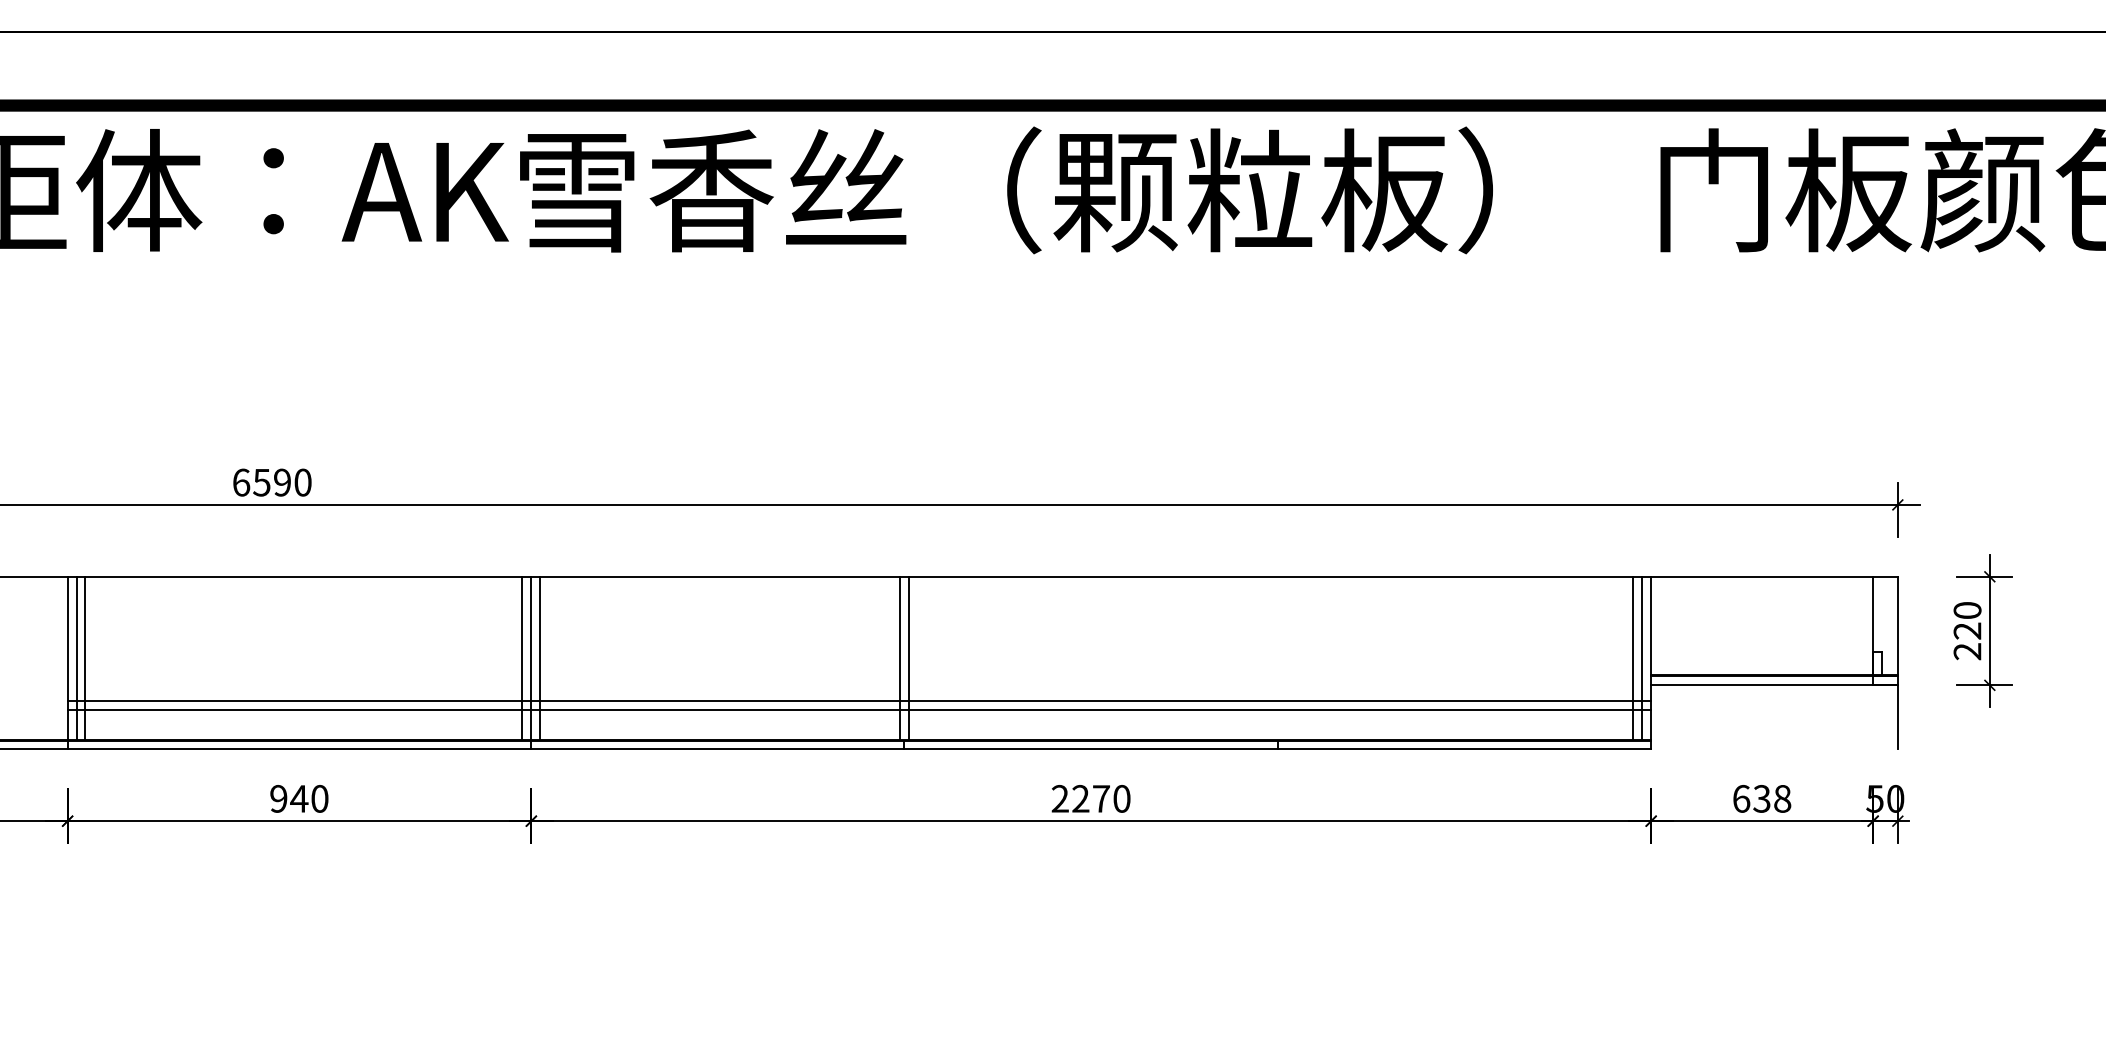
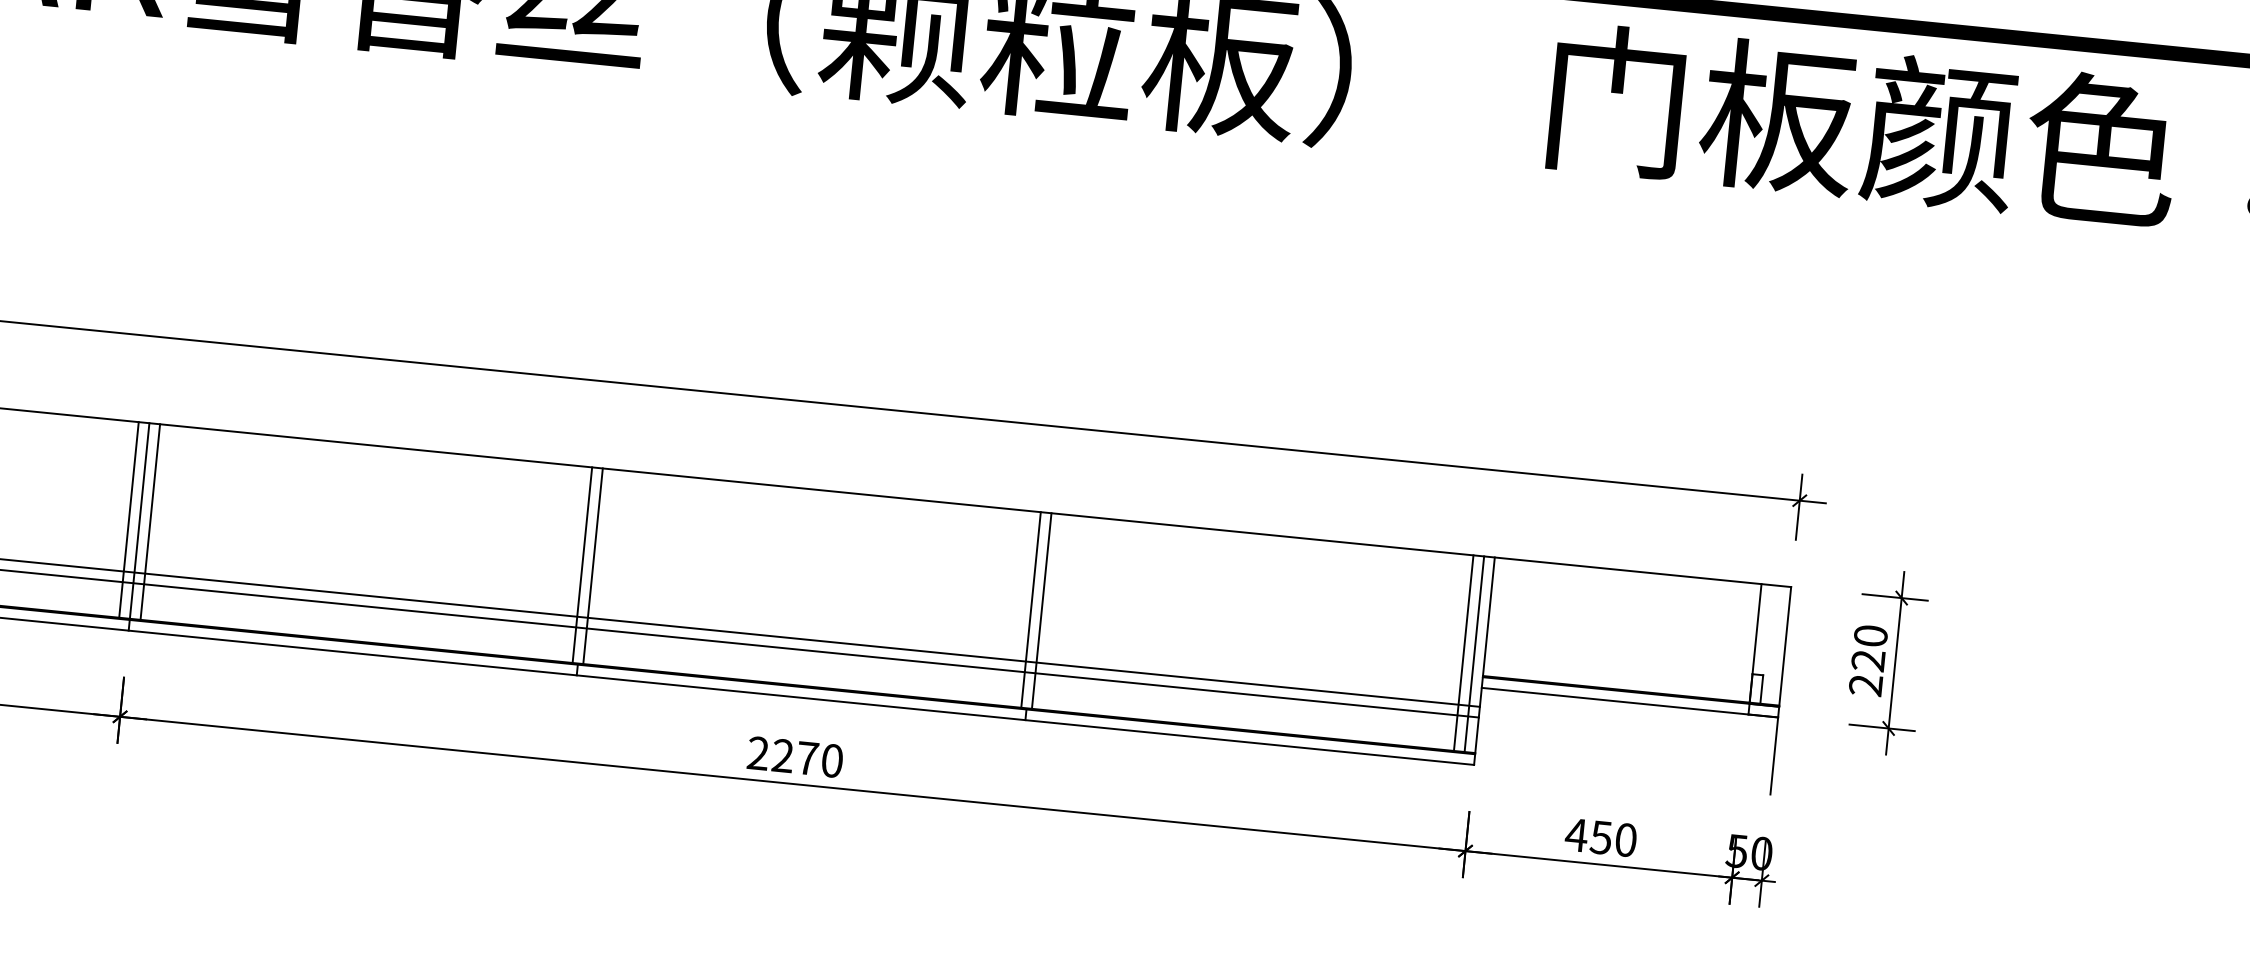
line: (1273, 657) -> (1031, 609), added
line: (1282, 657) -> (1042, 610), added
text: (1761, 798) -> (1600, 837), 638 -> 450

